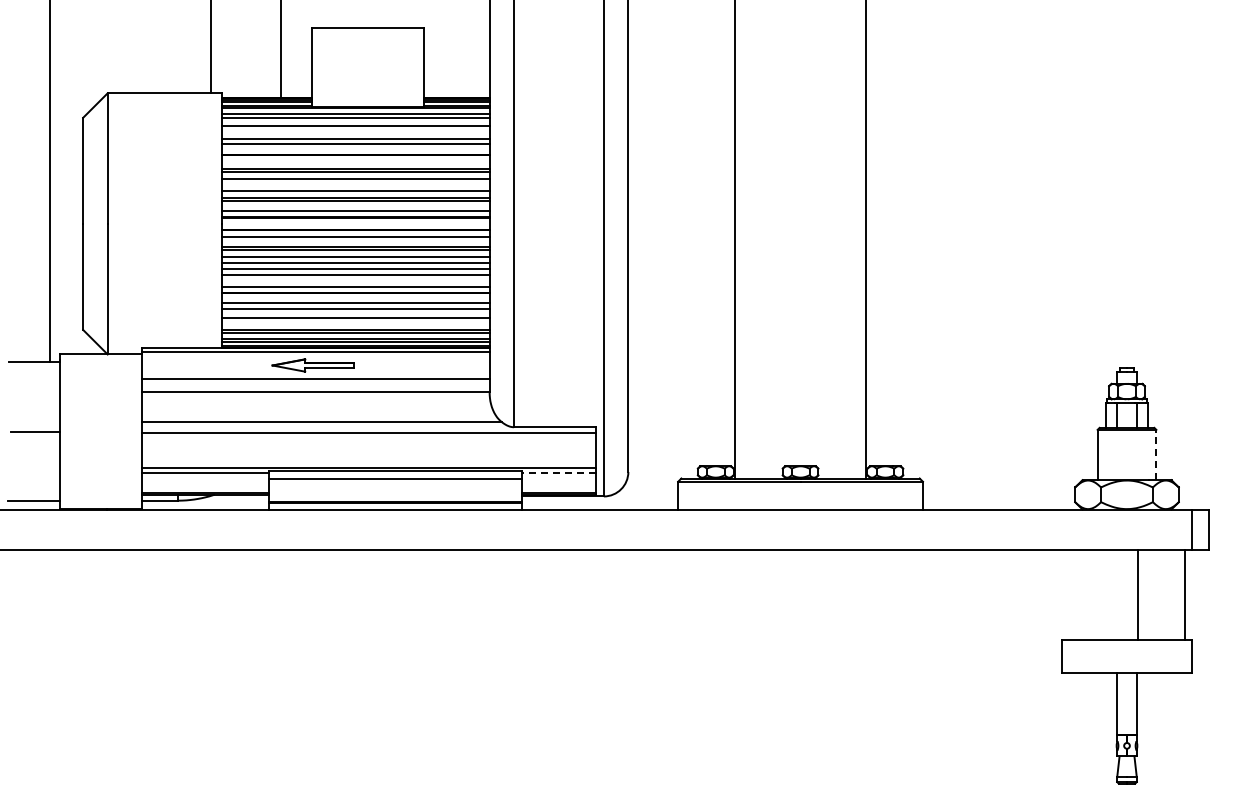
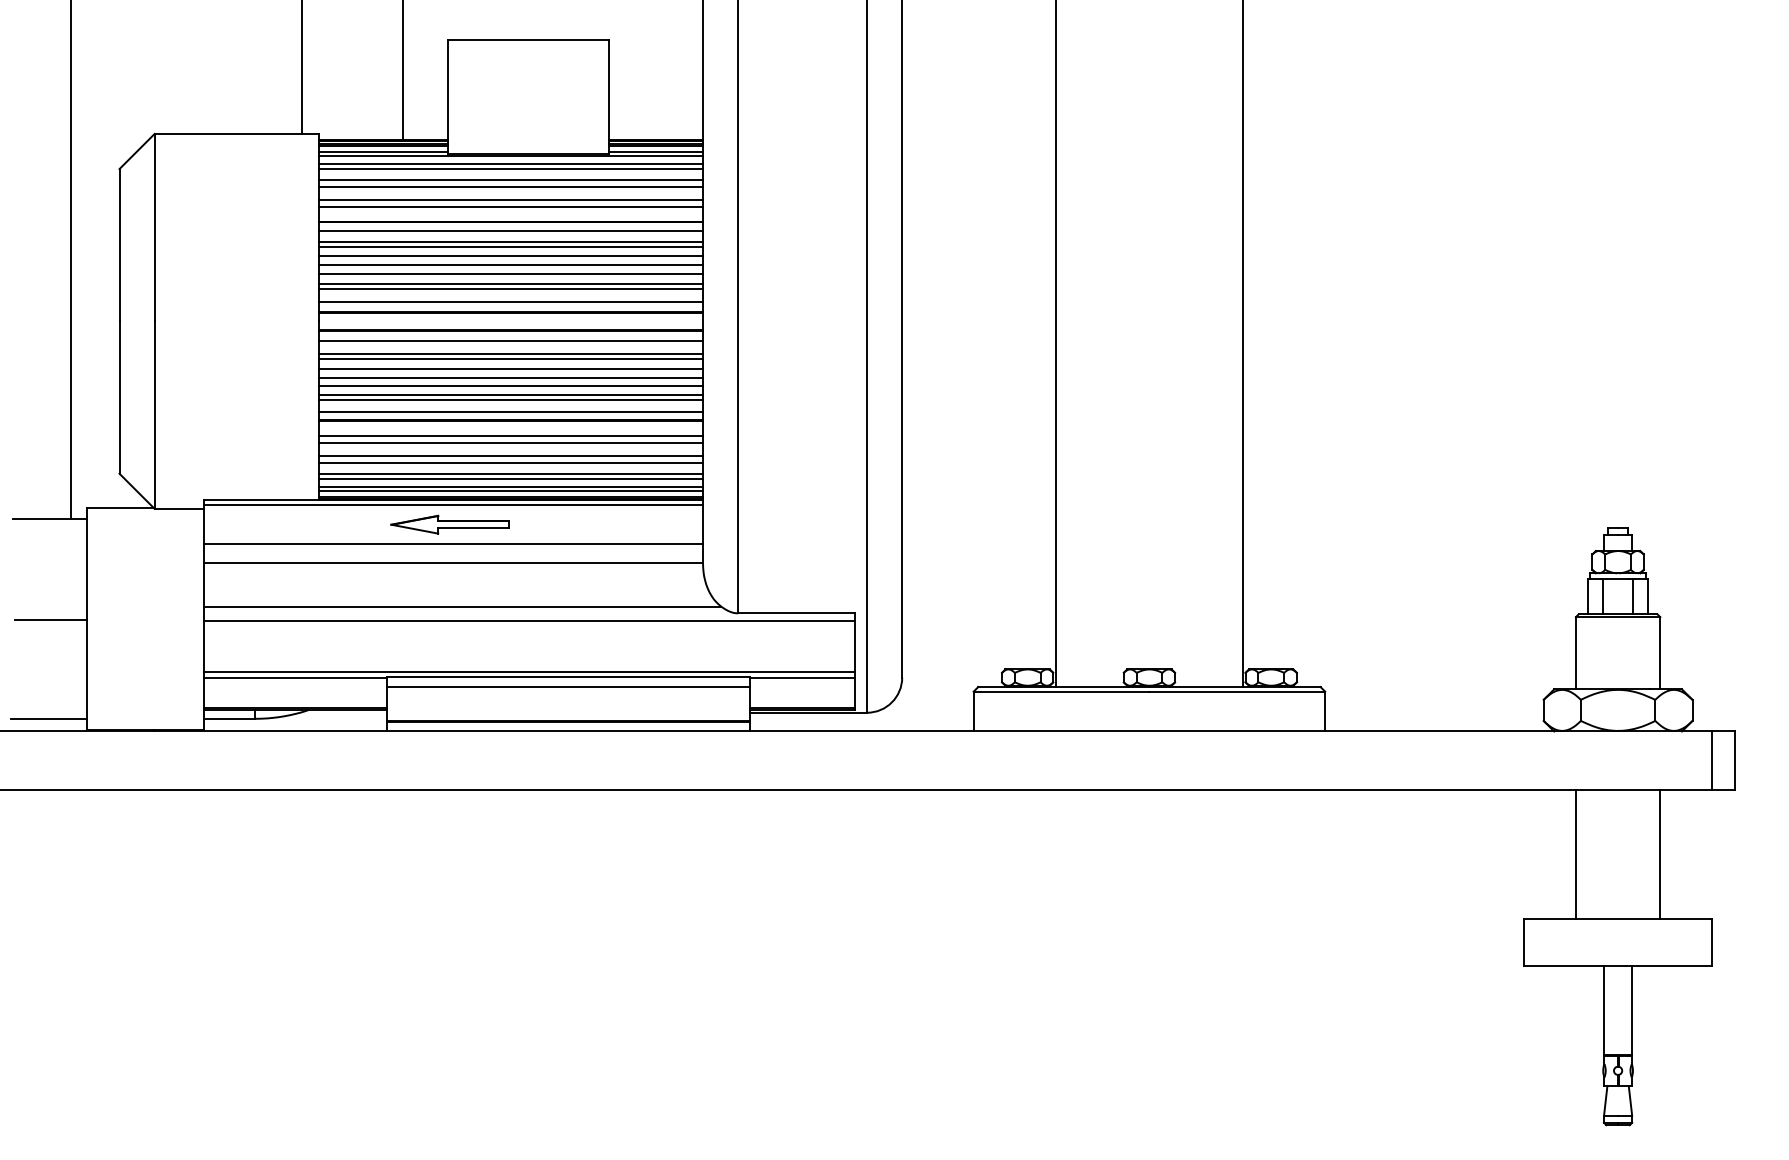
line: (355, 129) -> (510, 185), added
line: (355, 160) -> (510, 230), added
line: (355, 184) -> (510, 264), added
line: (355, 278) -> (510, 399), added
line: (355, 322) -> (510, 462), added
line: (1156, 454) -> (1660, 652), dashed -> solid
line: (559, 472) -> (803, 678), dashed -> solid
line: (1137, 595) -> (1575, 854), moved
line: (1185, 595) -> (1660, 854), moved

